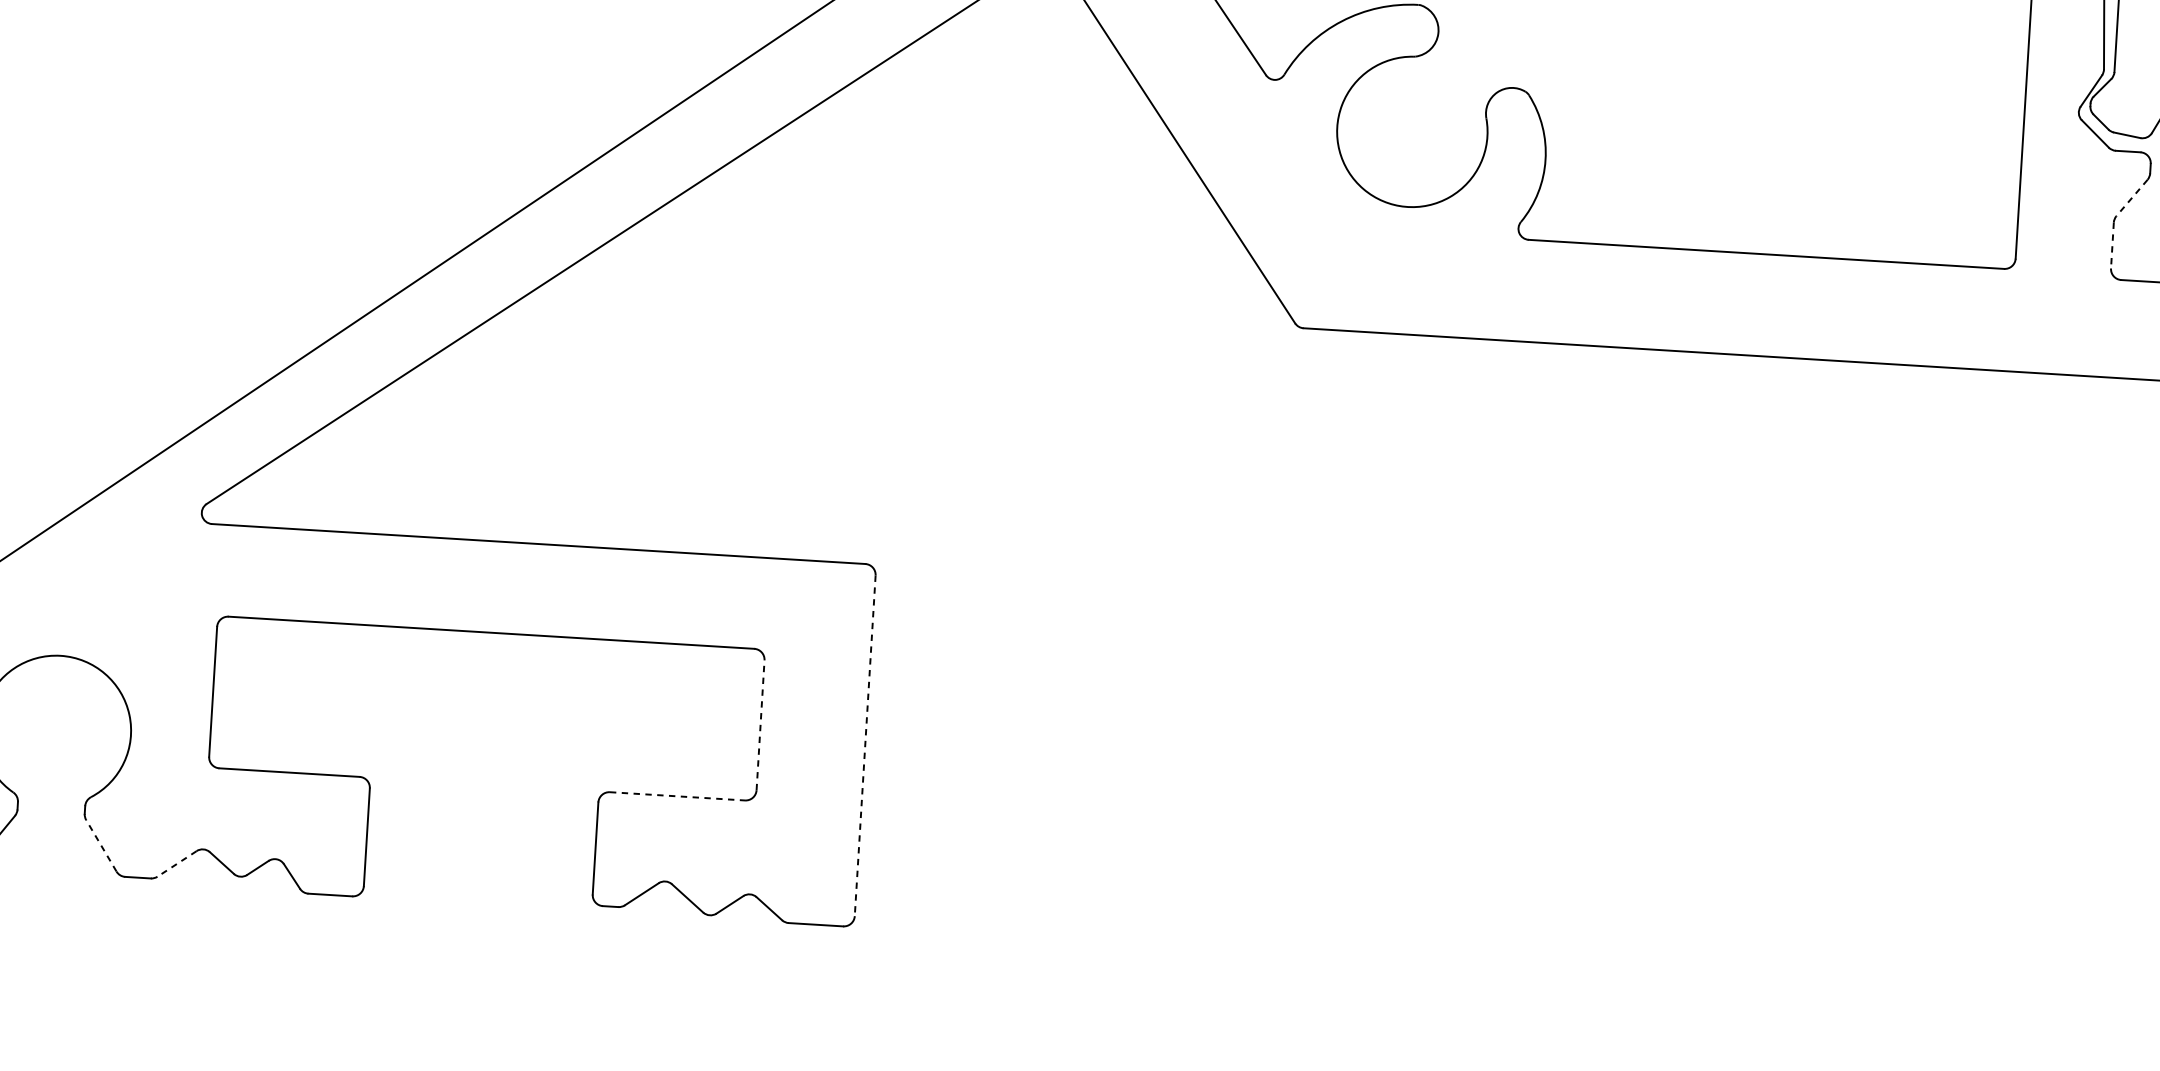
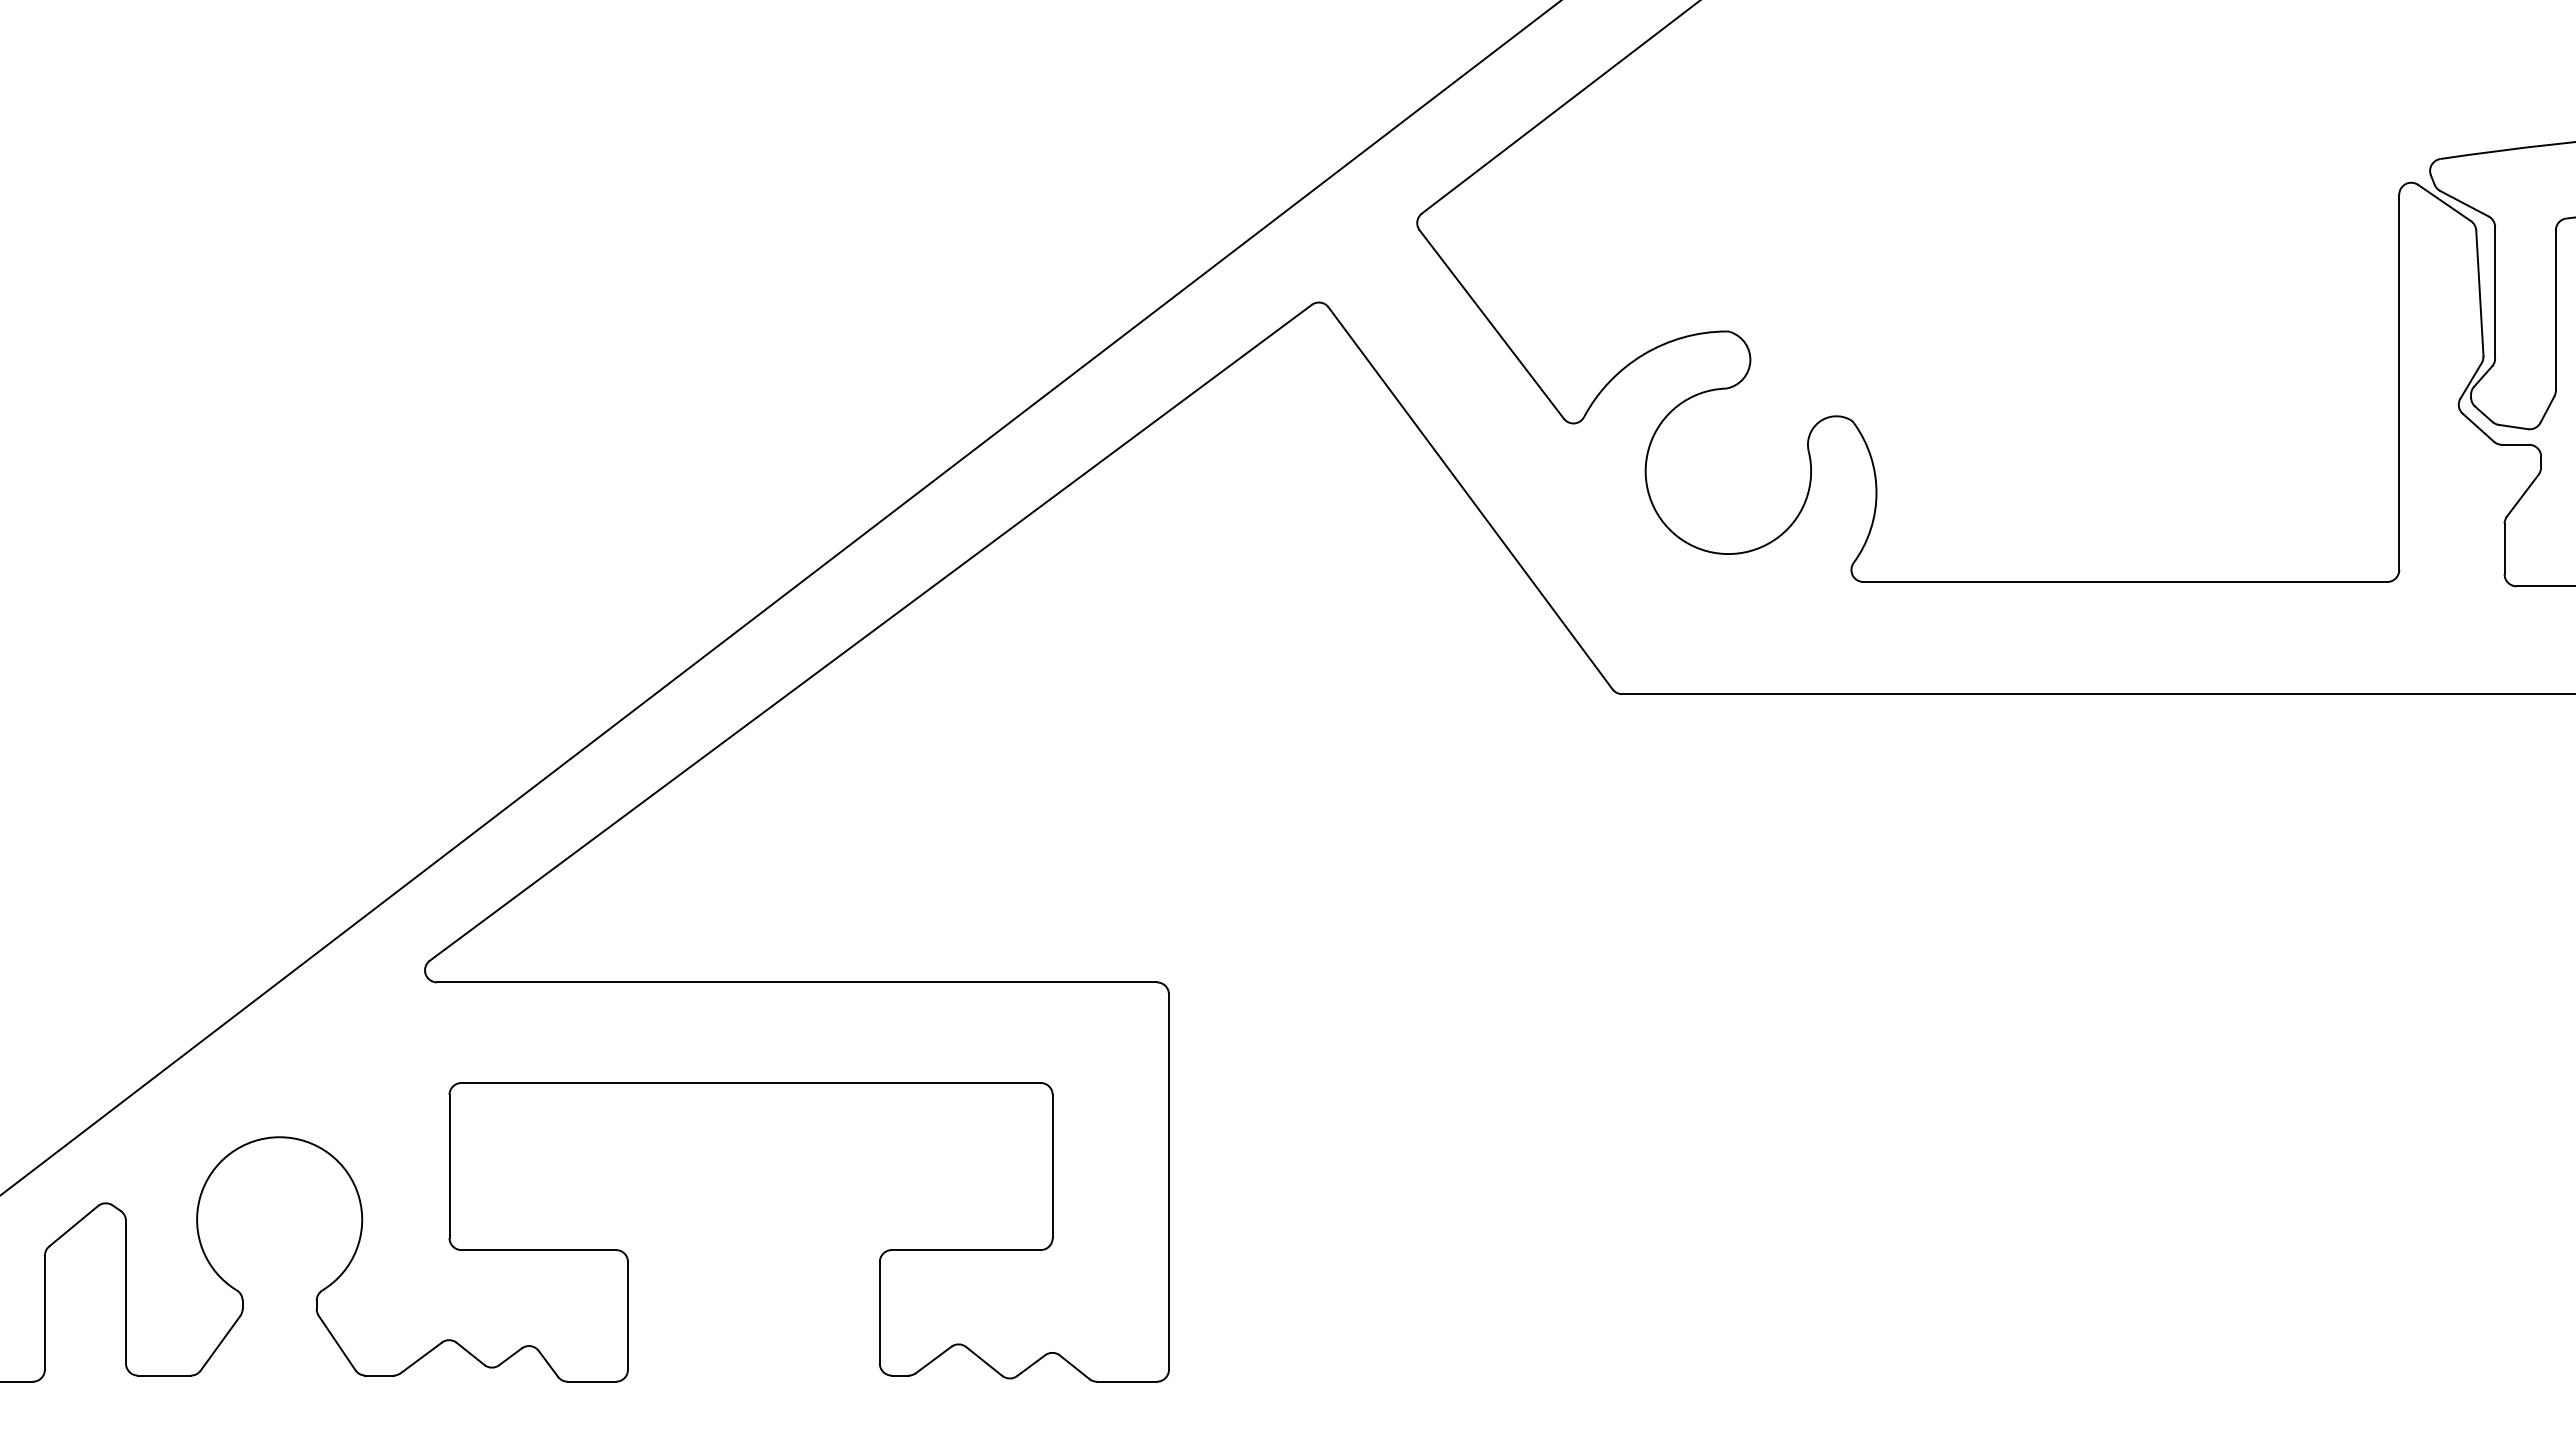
line: (2131, 197) -> (2522, 495), dashed -> solid
line: (2112, 245) -> (2504, 549), dashed -> solid
line: (760, 725) -> (1052, 1166), dashed -> solid
line: (864, 746) -> (1168, 1182), dashed -> solid
line: (677, 796) -> (966, 1250), dashed -> solid
line: (101, 846) -> (337, 1343), dashed -> solid
line: (177, 863) -> (421, 1357), dashed -> solid

